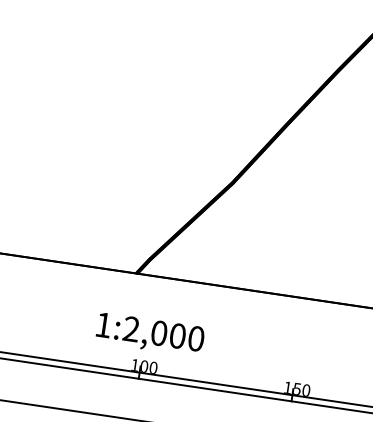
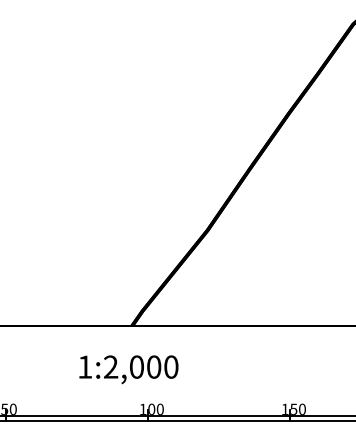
text: (149, 334) -> (128, 369), moved

